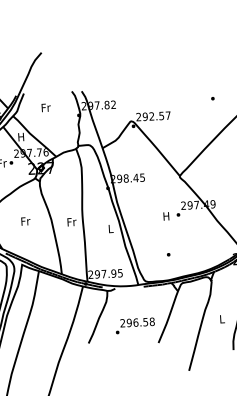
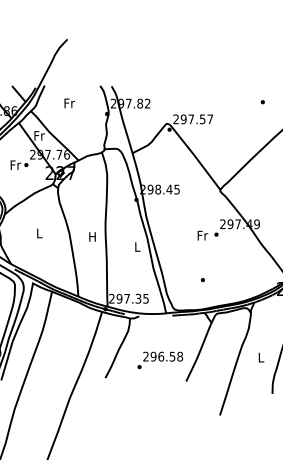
text: (151, 116) -> (190, 119), 292.57 -> 297.57
text: (21, 136) -> (39, 135), H -> Fr
text: (166, 216) -> (202, 235), H -> Fr
text: (25, 221) -> (39, 233), Fr -> L
text: (71, 221) -> (92, 236), Fr -> H
text: (113, 273) -> (138, 298), 297.95 -> 297.35

